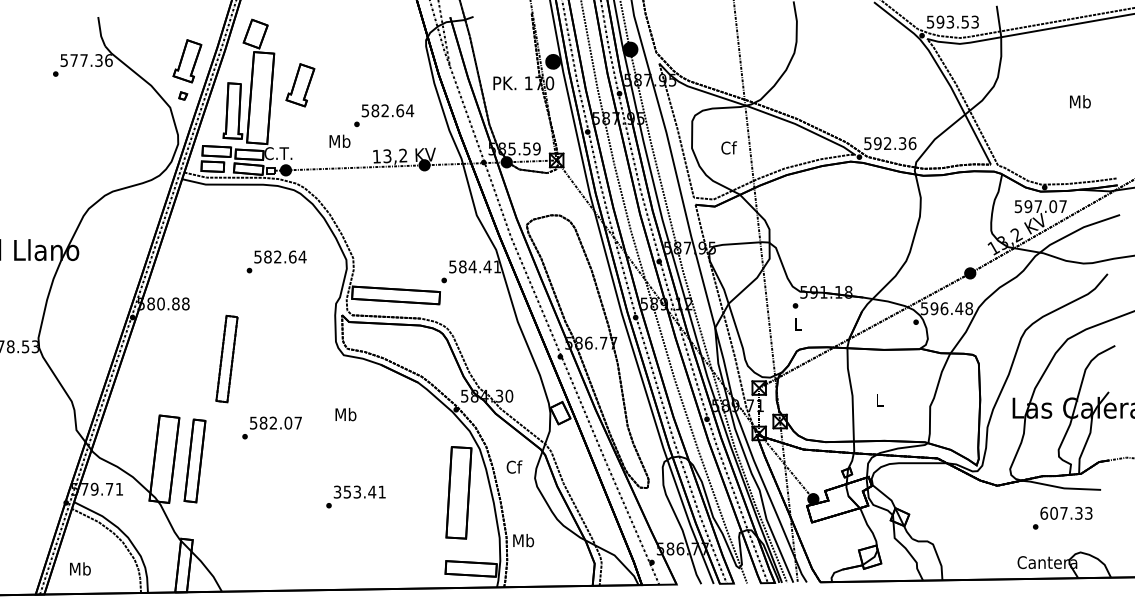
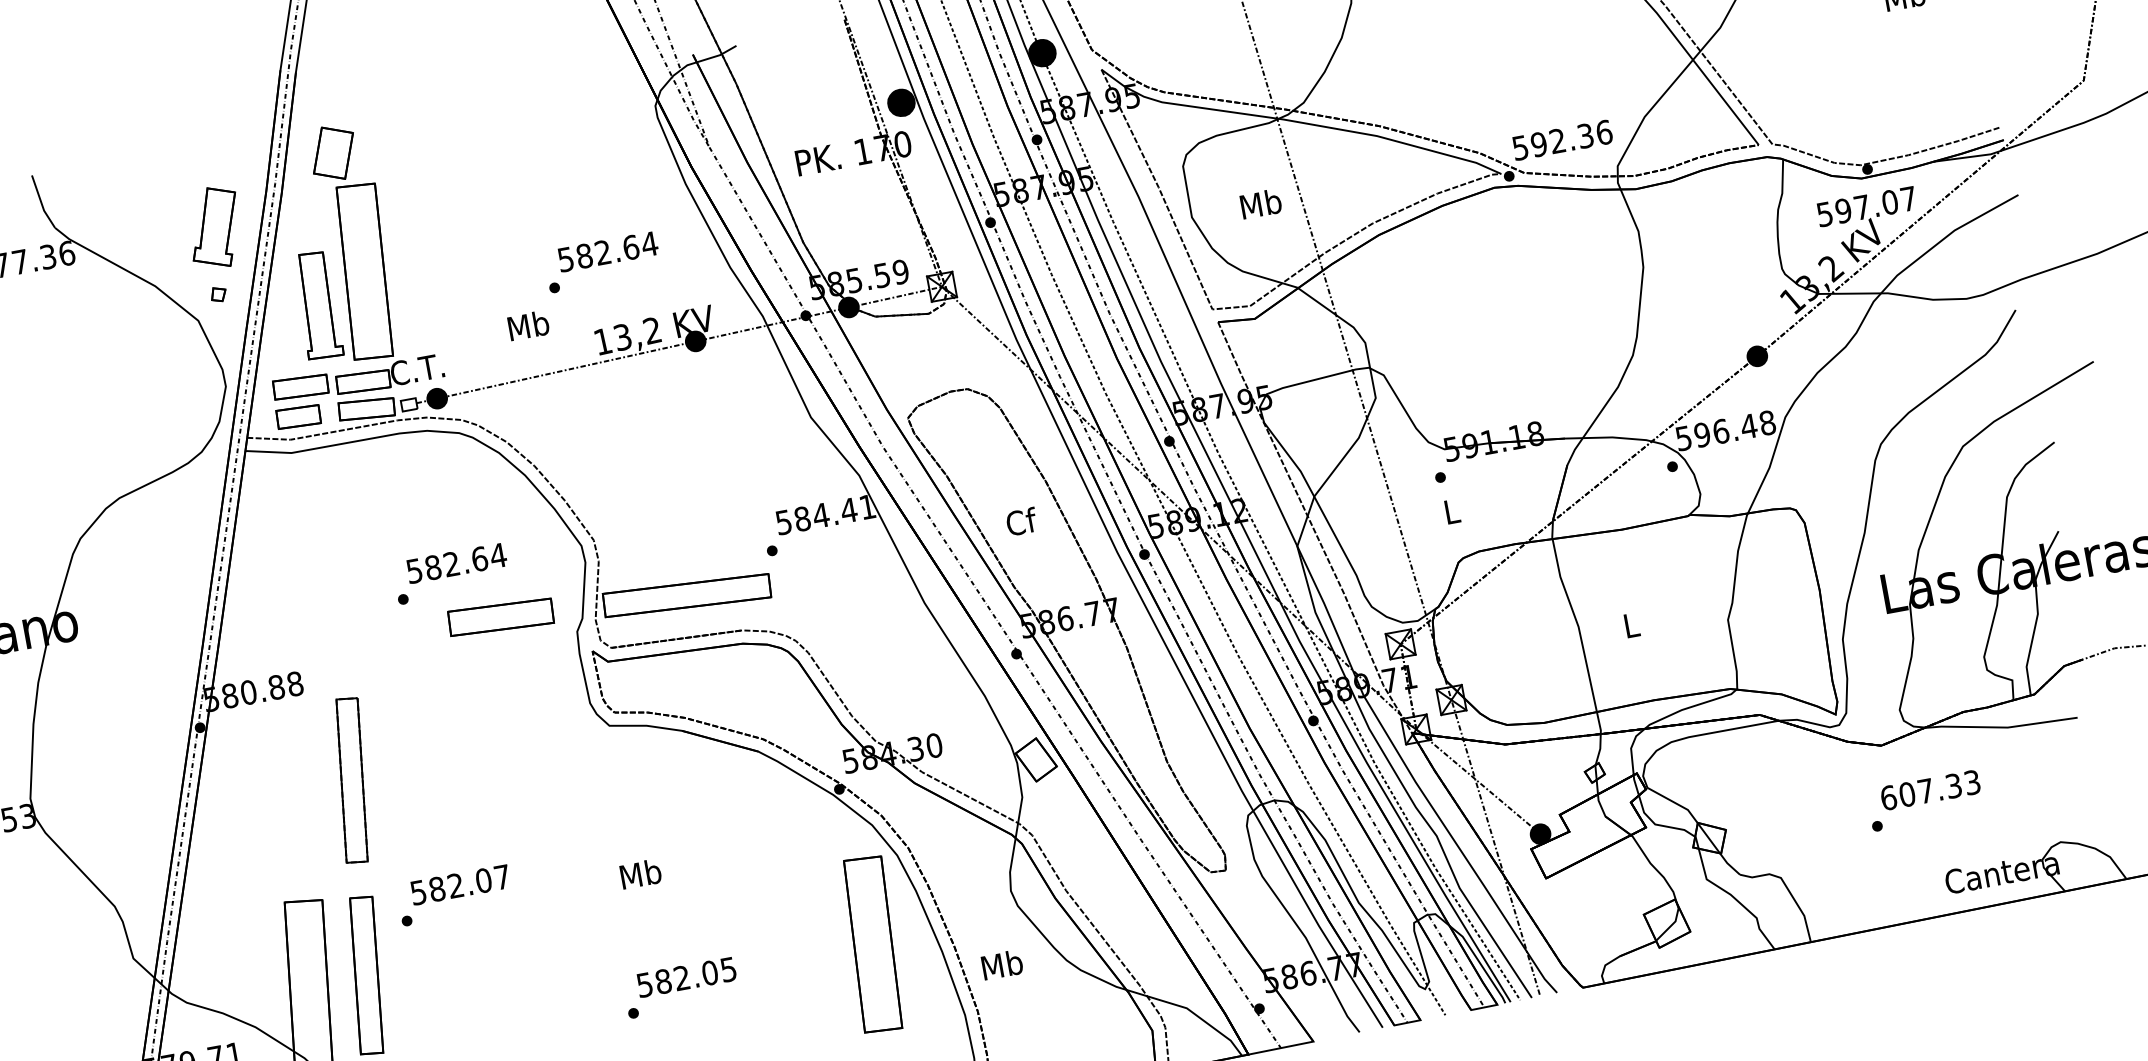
part: (300, 85) -> (435, 234), removed
text: (728, 147) -> (1260, 203), Cf -> Mb
part: (297, 288) -> (499, 616), added
part: (226, 358) -> (350, 779), moved
text: (345, 414) -> (639, 874), moved
text: (271, 427) -> (453, 894), moved
text: (514, 466) -> (1021, 520), moved
text: (359, 491) -> (685, 976), 353.41 -> 582.05
text: (1062, 517) -> (1924, 799), moved
text: (523, 540) -> (1002, 964), moved

